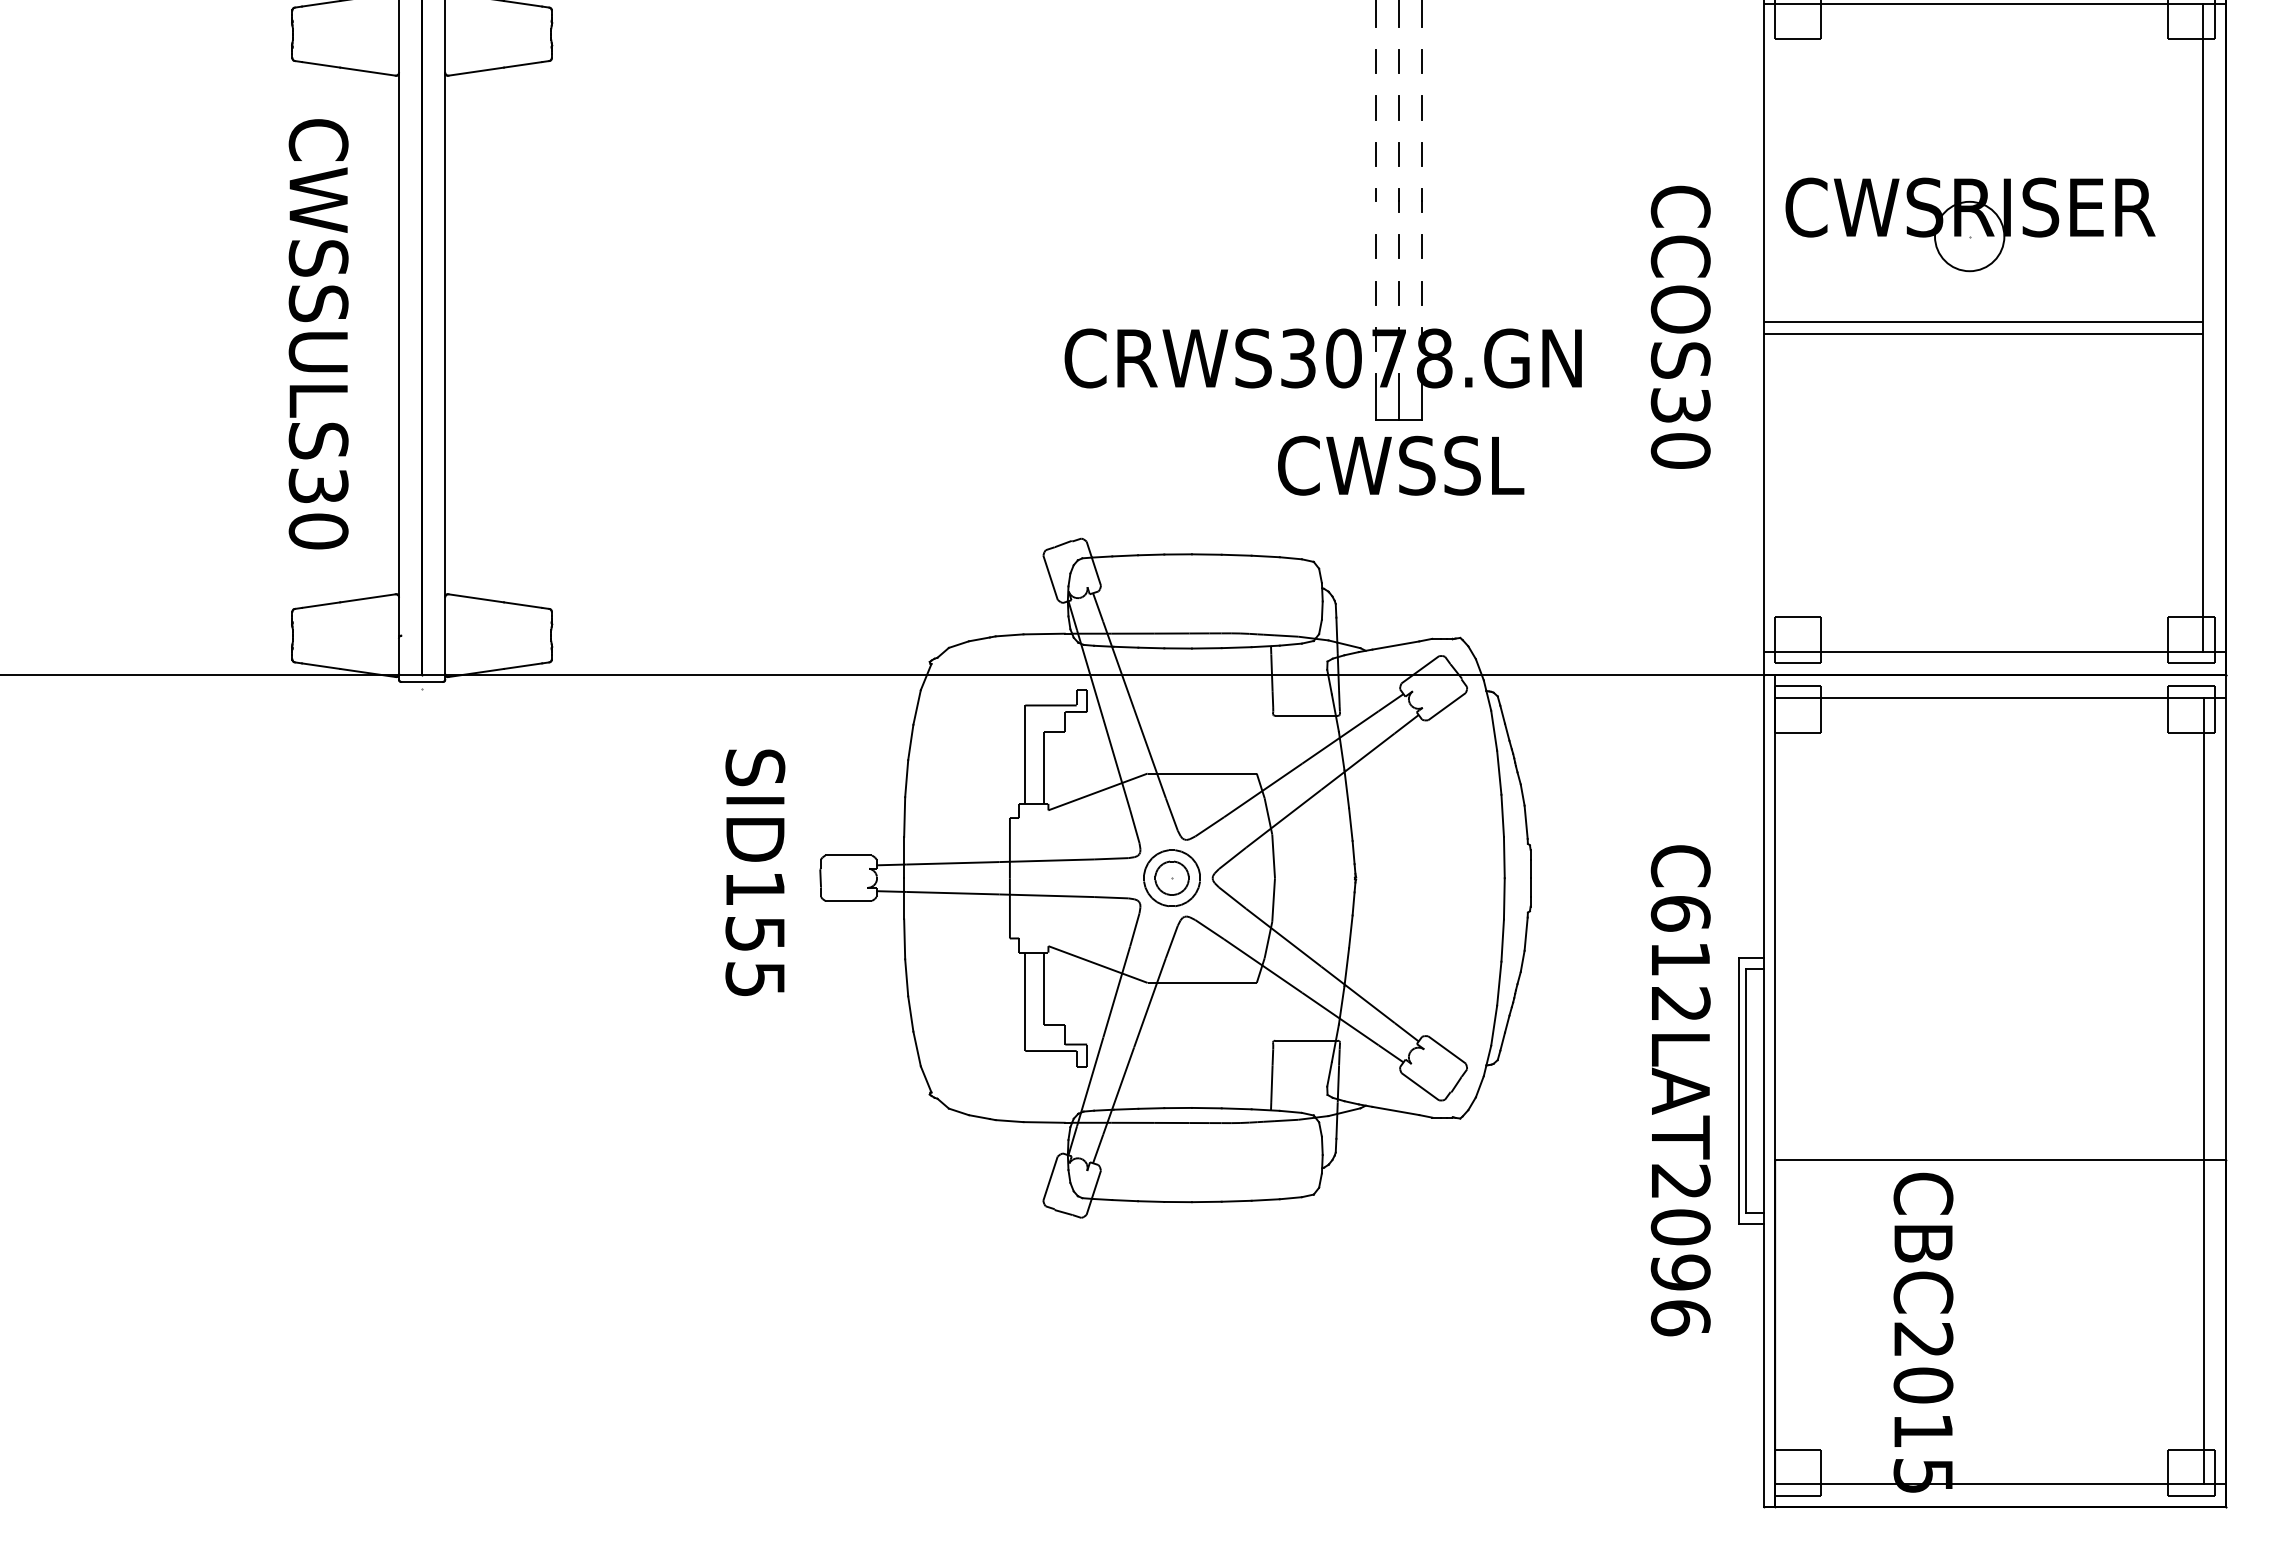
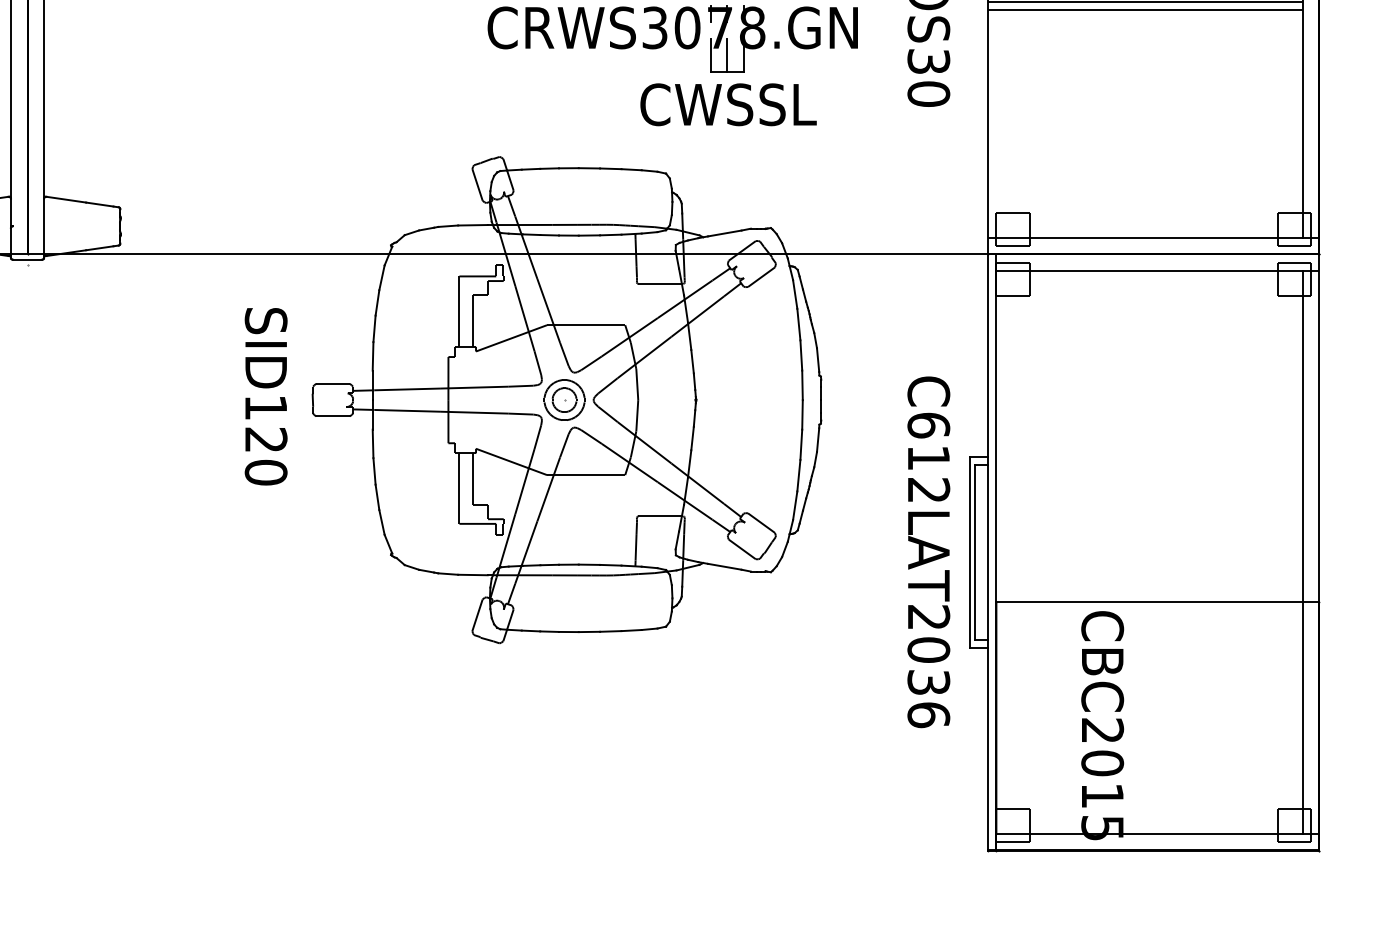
text: (755, 956) -> (266, 456), SID155 -> SID120
text: (1680, 1272) -> (928, 682), C612LAT2096 -> C612LAT2036

